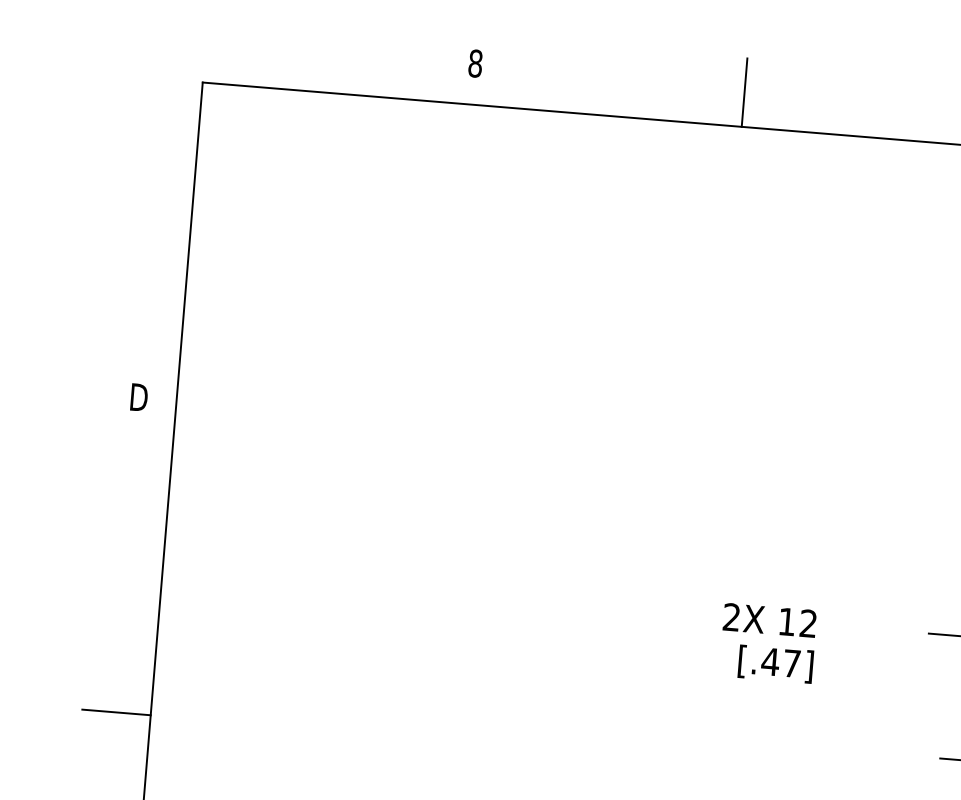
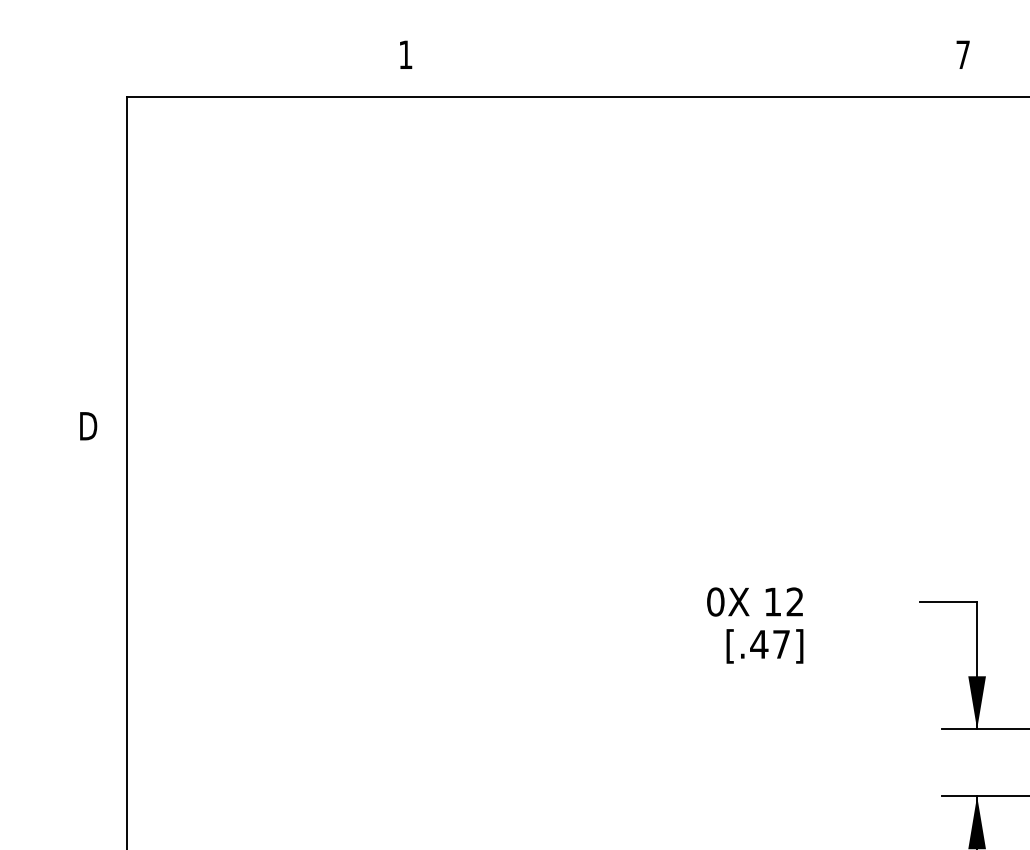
text: (475, 63) -> (405, 54), 8 -> 1
line: (744, 92) -> (684, 61), removed
text: (731, 616) -> (715, 601), 2X -> 0X
line: (116, 712) -> (91, 751), removed

